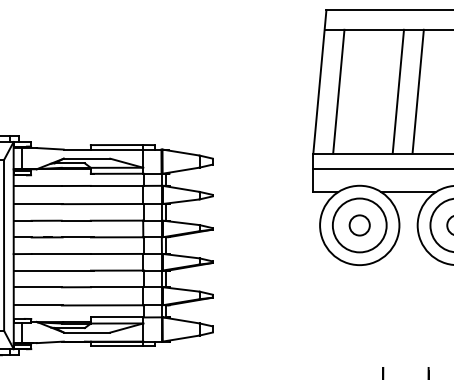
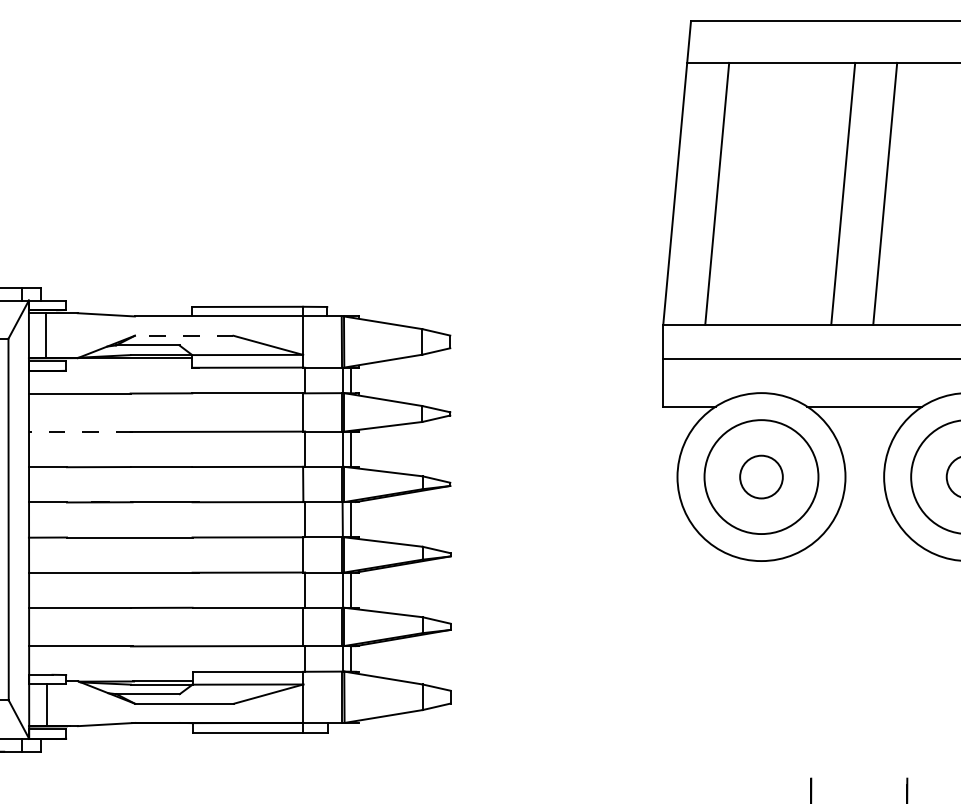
line: (86, 158) -> (183, 335), solid -> dashed
line: (37, 204) -> (79, 432), solid -> dashed

